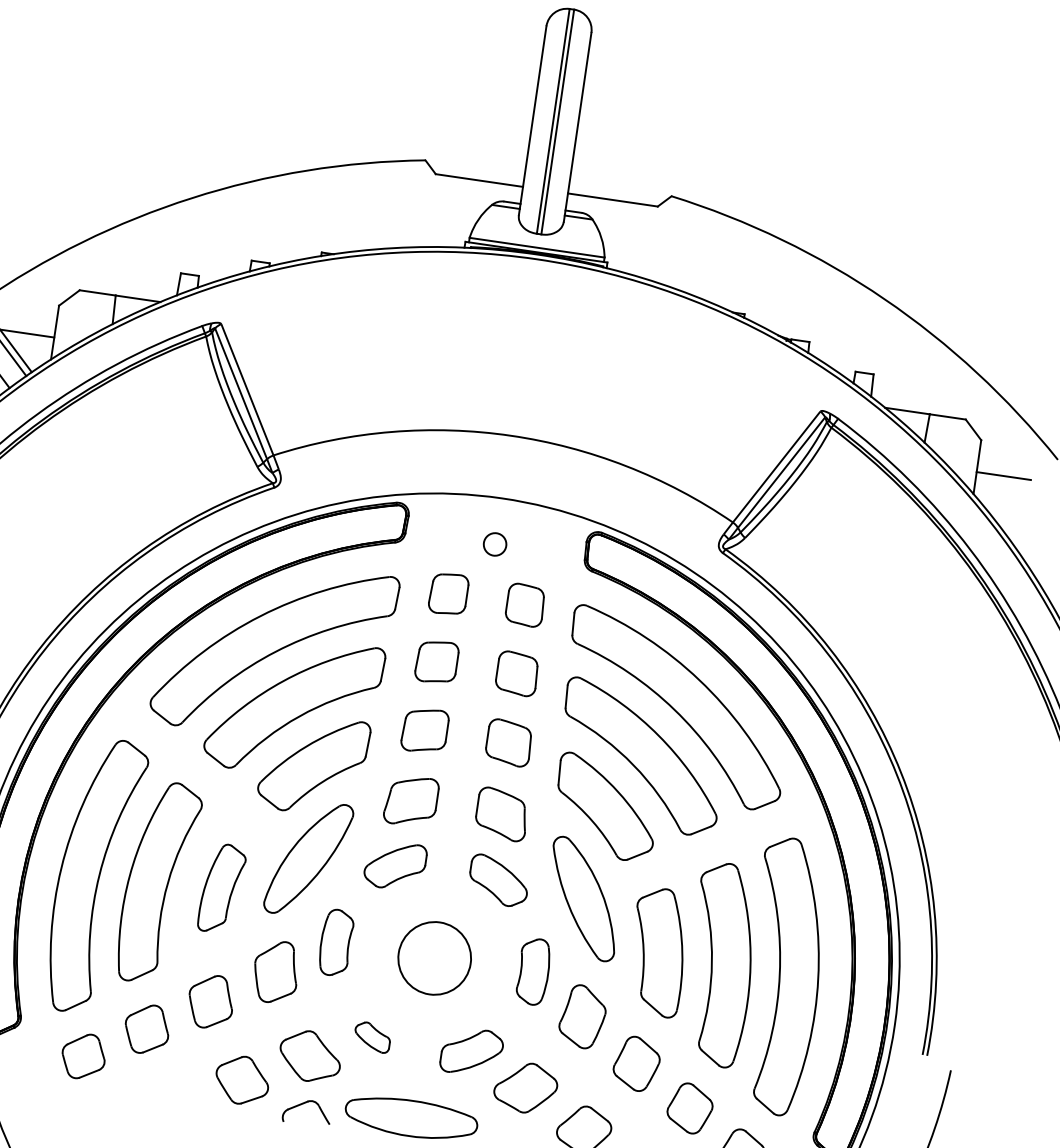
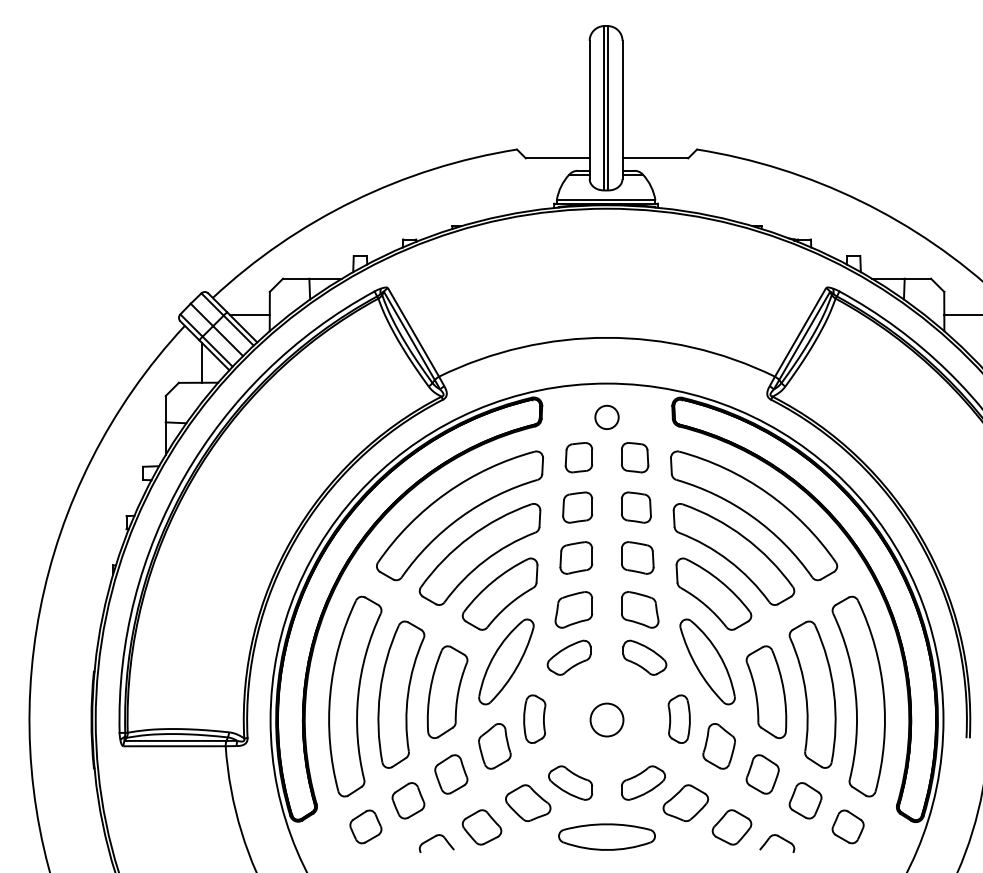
circle: (494, 543) -> (606, 416), size x1.43
part: (222, 888) -> (447, 692), size x1.43
circle: (434, 957) -> (606, 719), size x0.62
part: (372, 1036) -> (570, 782), size x1.67
part: (306, 1112) -> (436, 843), moved

